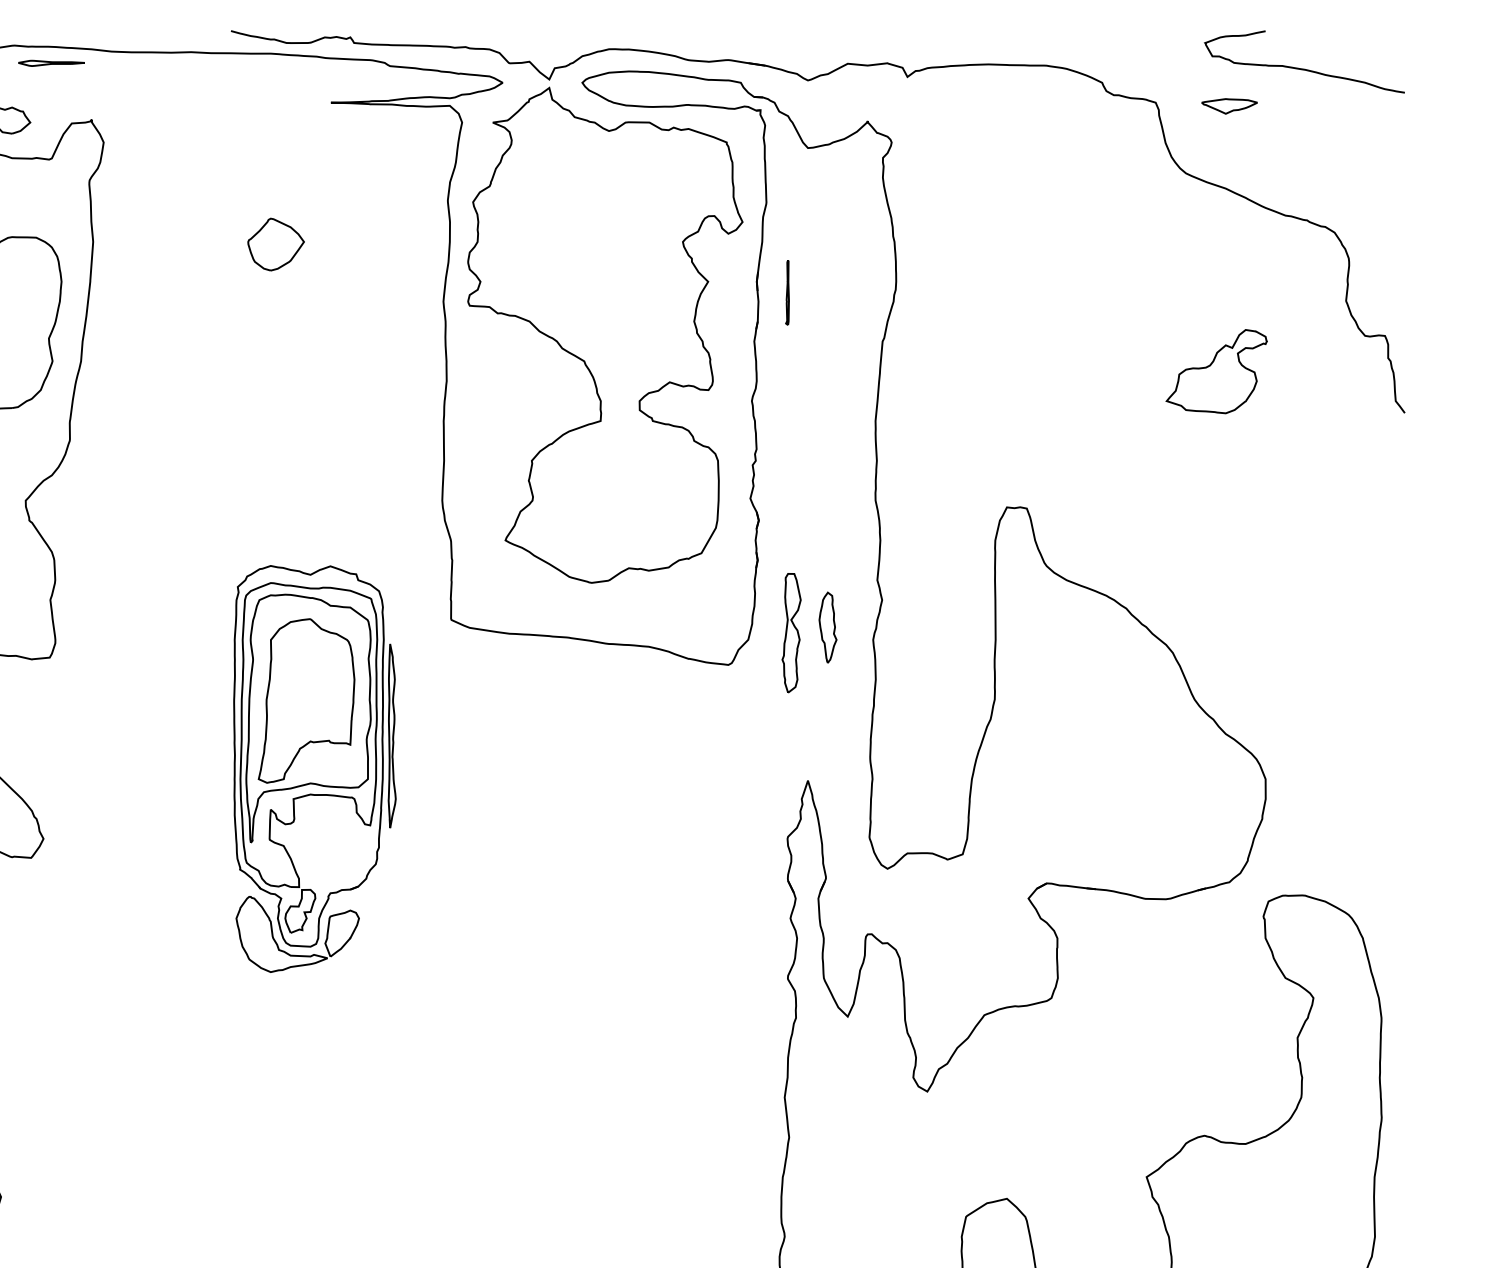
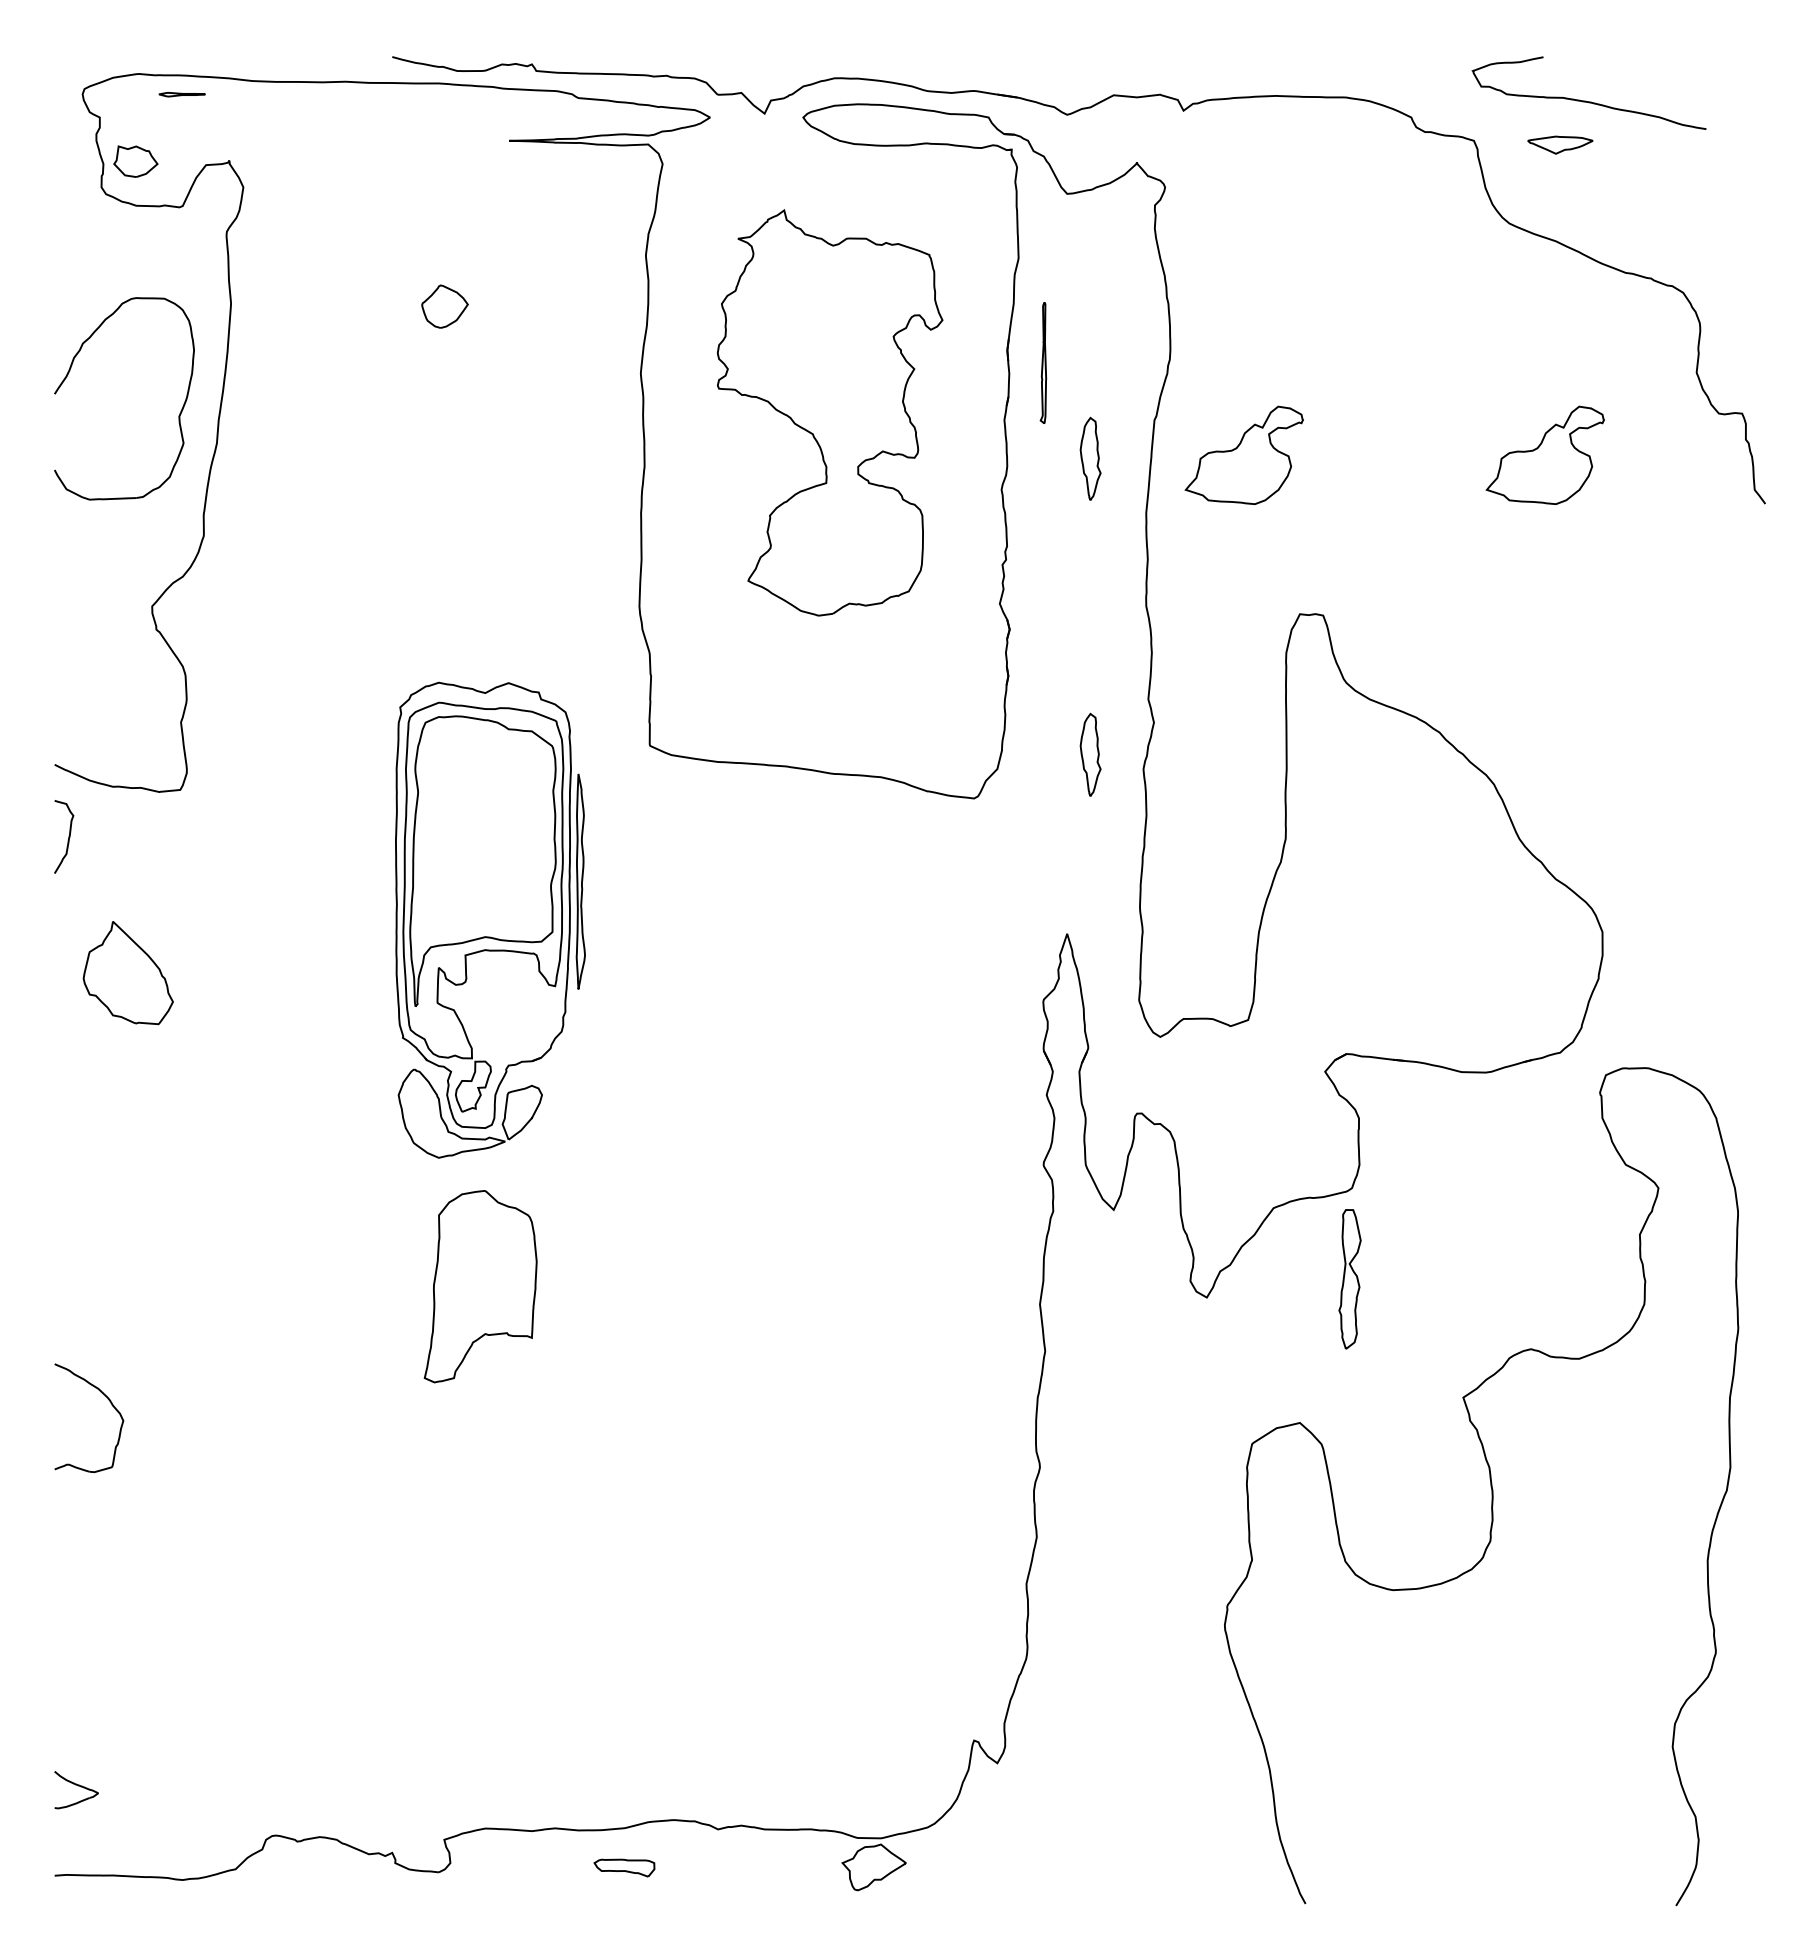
part: (50, 63) -> (181, 94), size x0.6
curve: (1301, 68) -> (1585, 100), moved
part: (275, 244) -> (444, 306), size x0.7
part: (786, 293) -> (1042, 363), size x1.6
part: (604, 334) -> (829, 412), size x0.7
part: (958, 370) -> (1243, 454), added
part: (827, 374) -> (1090, 458), added
part: (791, 633) -> (1349, 1279), moved
part: (306, 700) -> (480, 1286), moved

